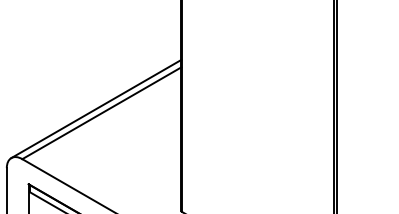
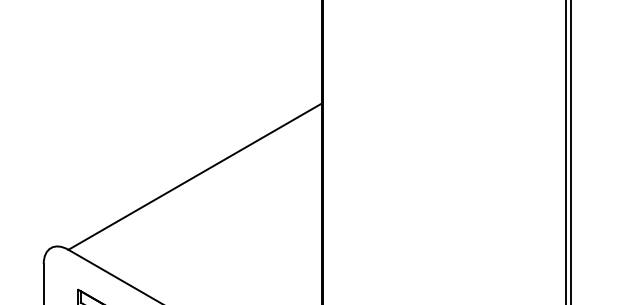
line: (96, 108) -> (186, 169), removed

